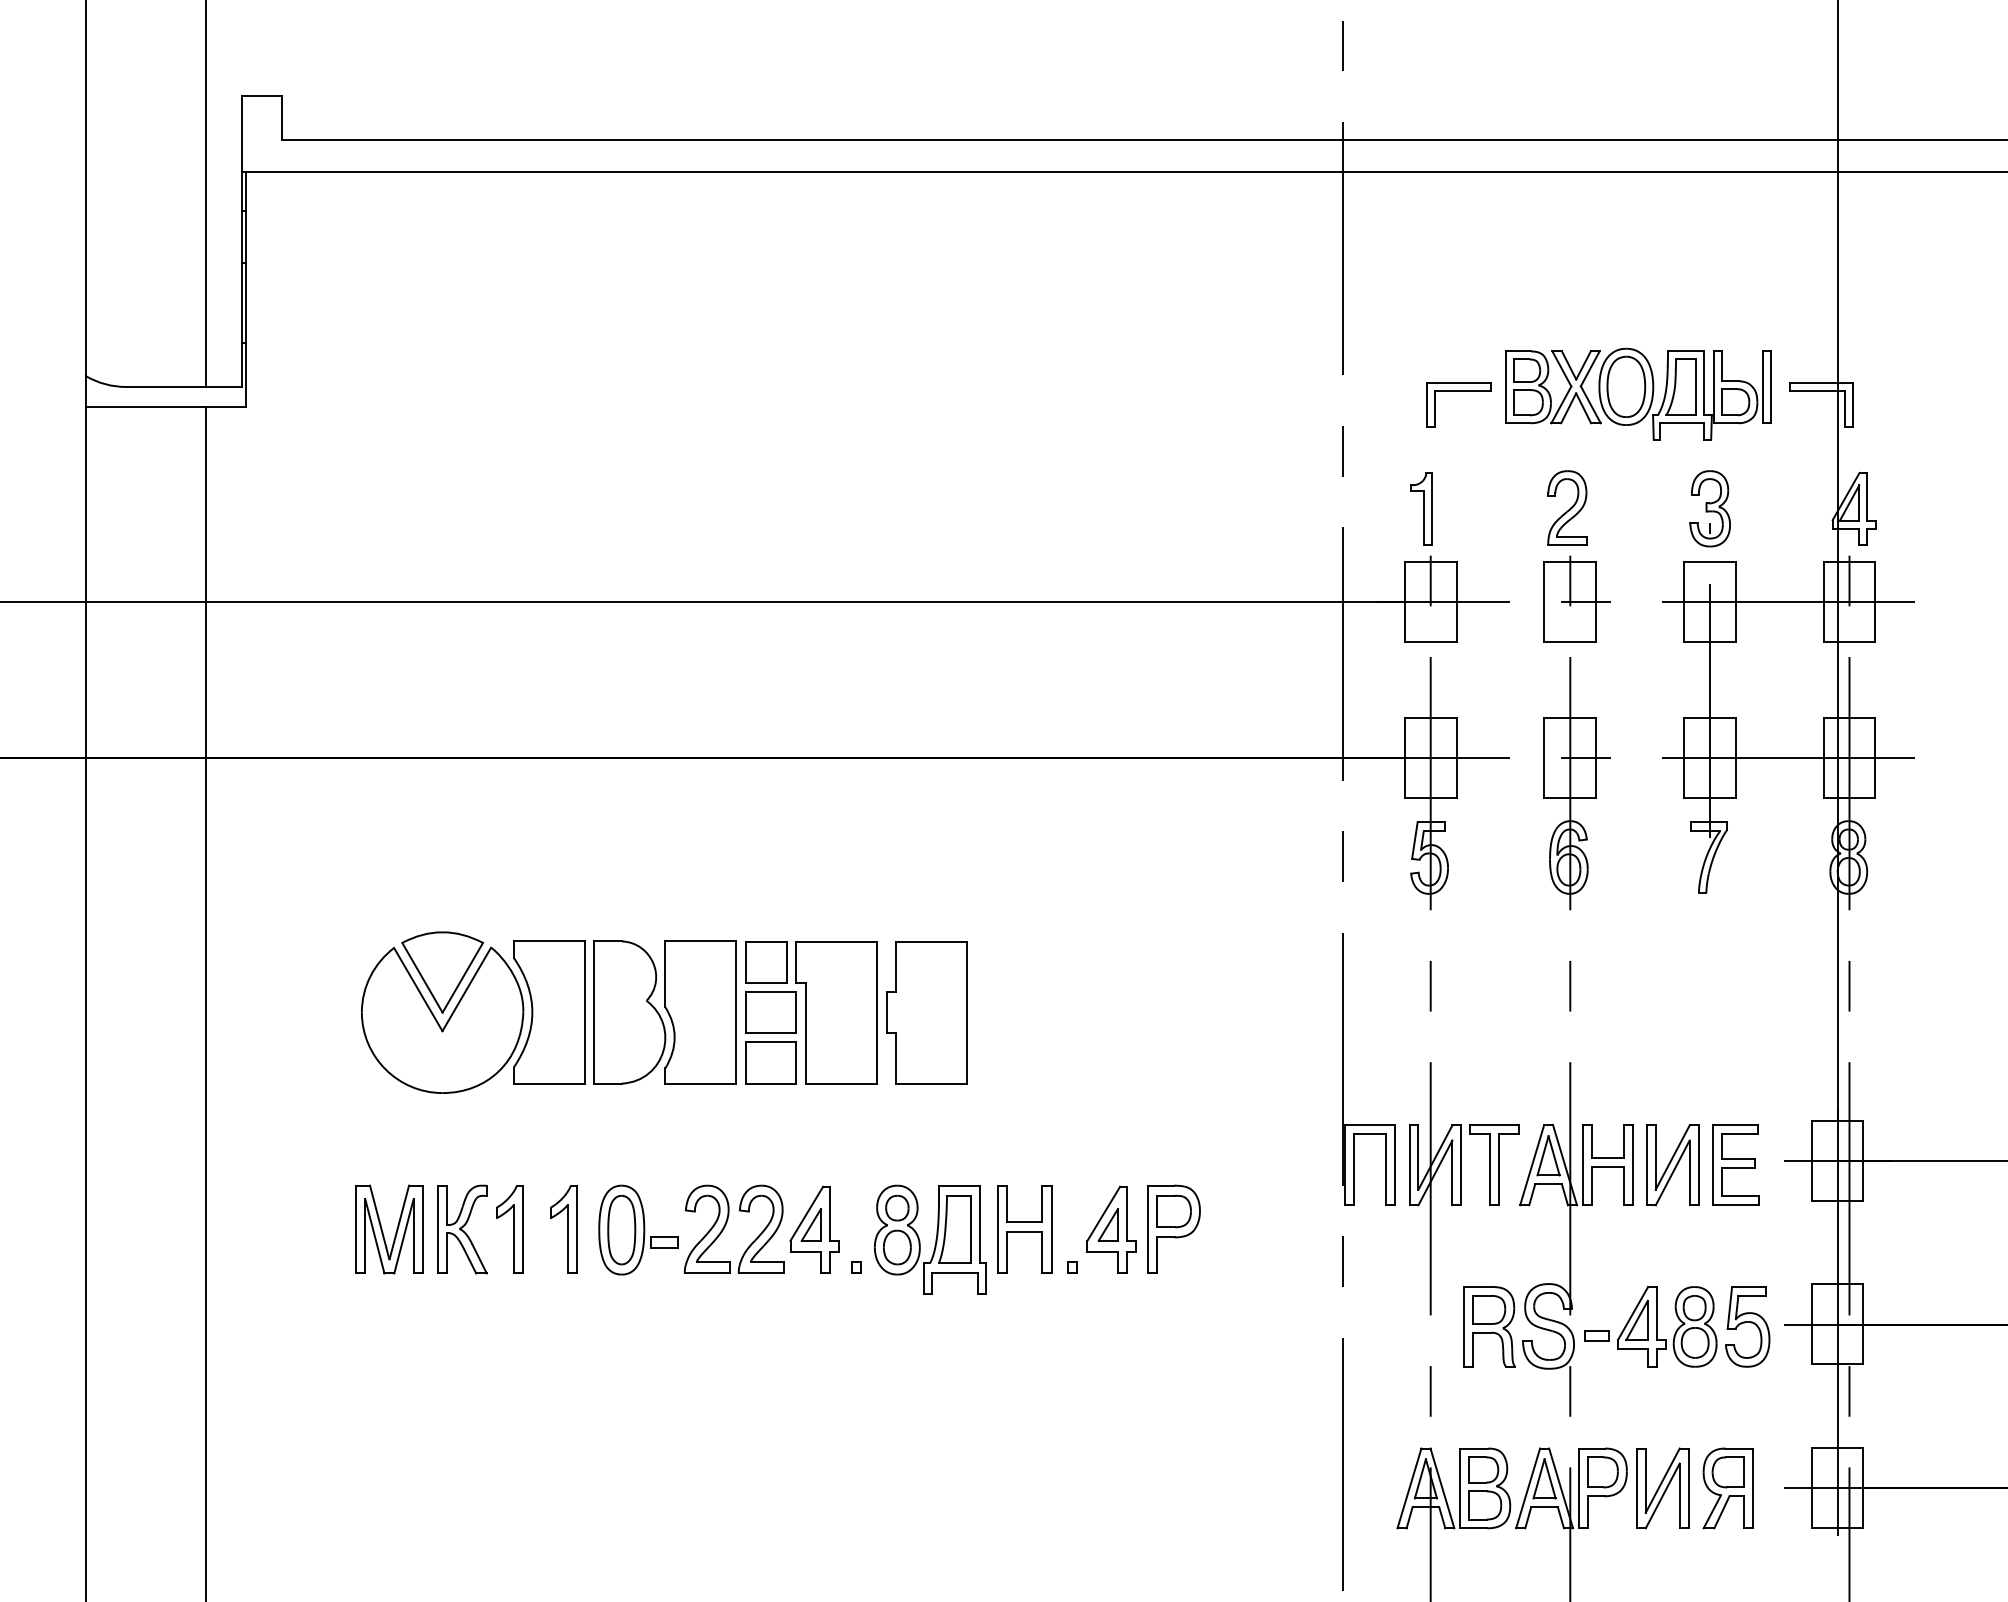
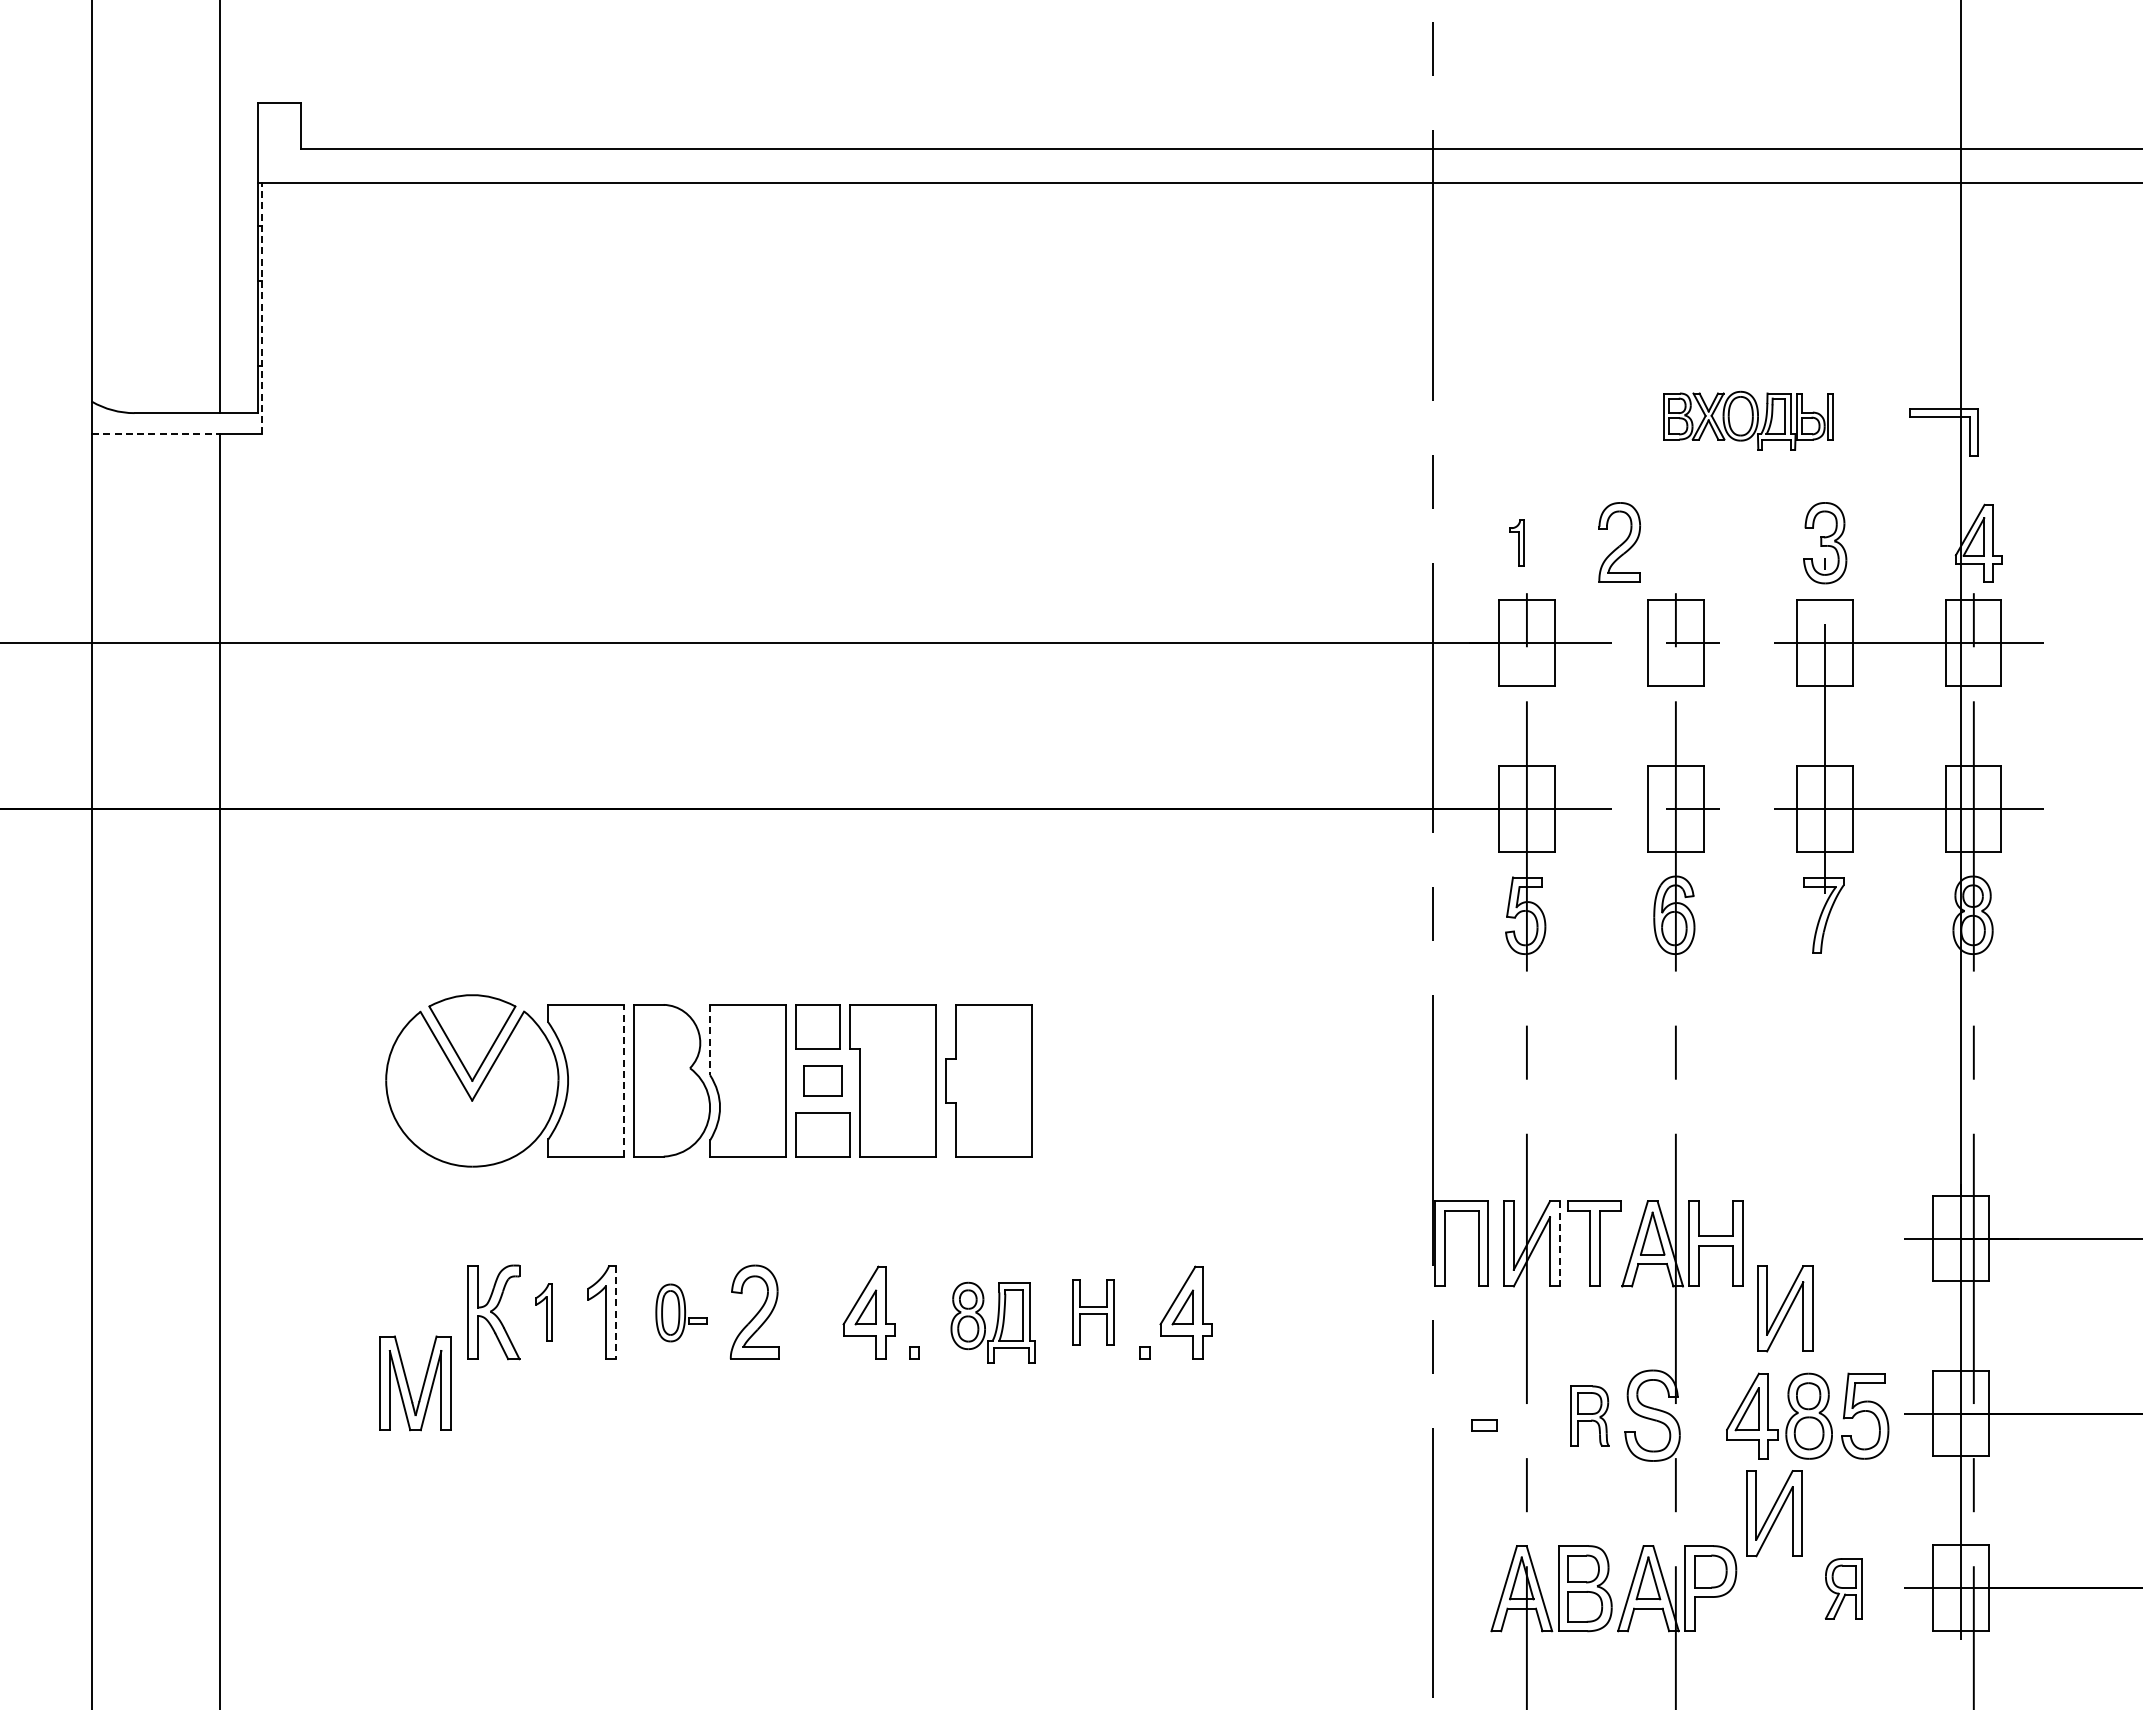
line: (245, 288) -> (262, 308), solid -> dashed
part: (1458, 391) -> (1556, 417), removed
part: (1638, 393) -> (1748, 420), size x0.6
line: (145, 406) -> (155, 434), solid -> dashed
part: (1567, 508) -> (1619, 542), moved
part: (1420, 509) -> (1516, 543), size x0.6
line: (665, 974) -> (710, 1040), solid -> dashed
line: (585, 1012) -> (624, 1080), solid -> dashed
part: (770, 1012) -> (822, 1080), size x0.7
line: (1461, 1165) -> (1559, 1243), solid -> dashed
part: (1673, 1165) -> (1785, 1308), moved
part: (1735, 1165) -> (1852, 1243), removed
part: (760, 1228) -> (811, 1311), removed
part: (1173, 1228) -> (1252, 1311), removed
part: (382, 1229) -> (408, 1383), moved
part: (509, 1229) -> (543, 1312), size x0.6
line: (576, 1229) -> (615, 1312), solid -> dashed
part: (638, 1229) -> (681, 1312), size x0.6
part: (1024, 1229) -> (1093, 1312), size x0.7
part: (929, 1239) -> (992, 1322), size x0.7
part: (1489, 1326) -> (1589, 1415), size x0.7
part: (1597, 1335) -> (1484, 1425), moved
part: (1662, 1488) -> (1774, 1513), moved
part: (1727, 1488) -> (1843, 1588), size x0.7

